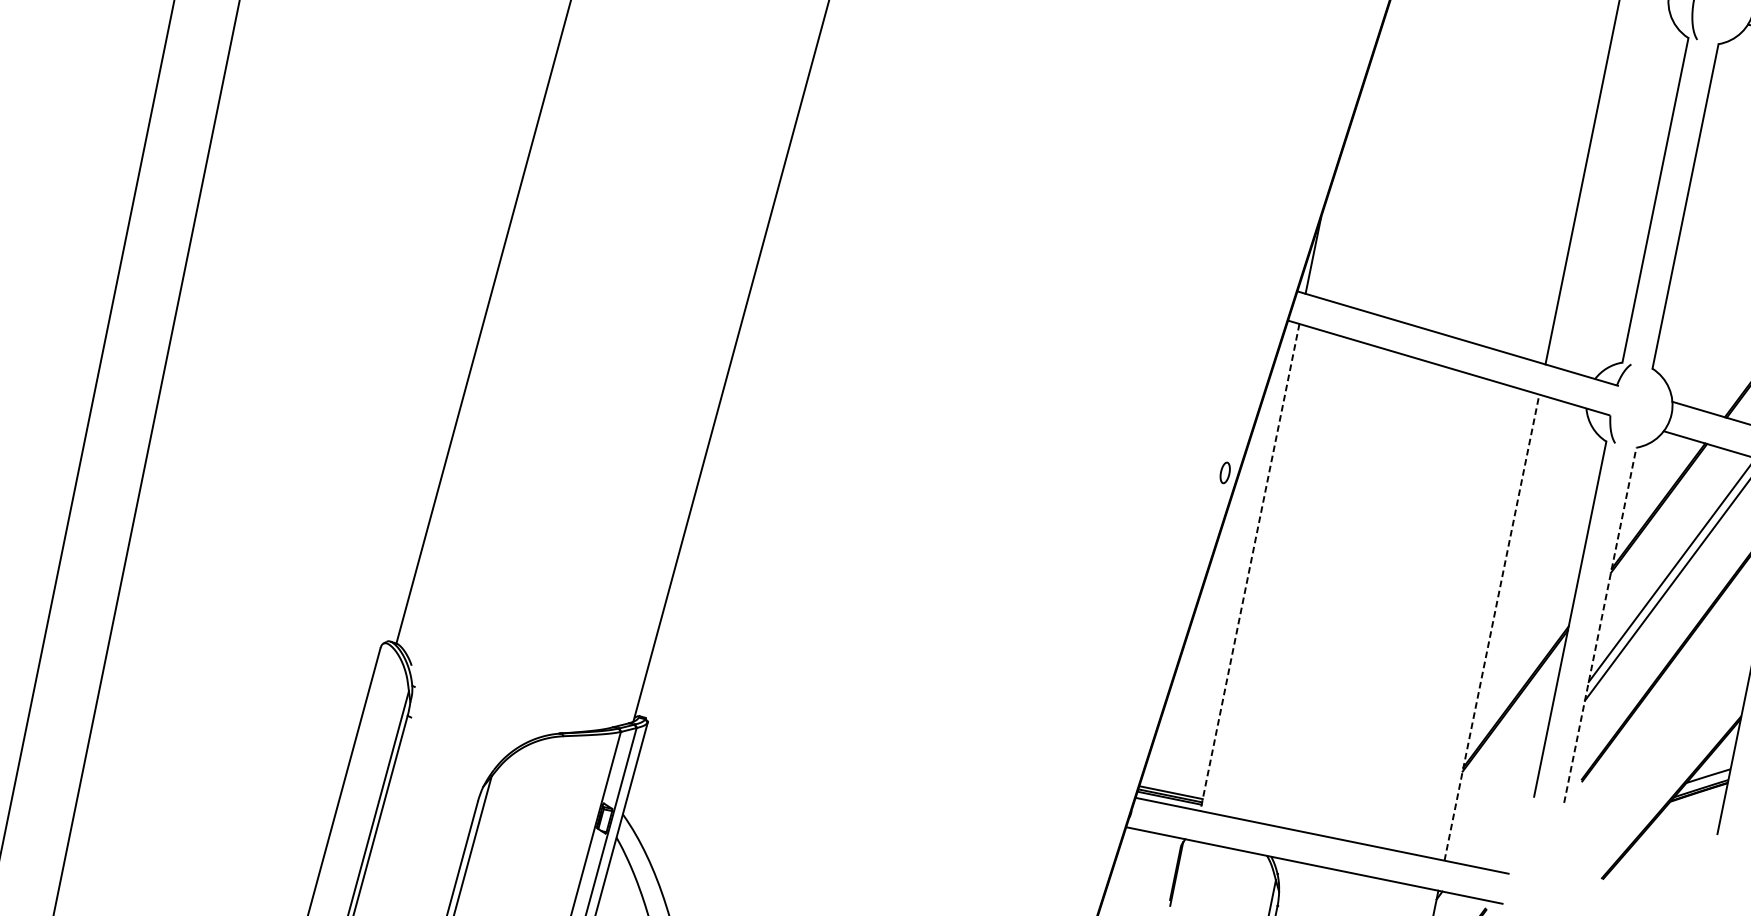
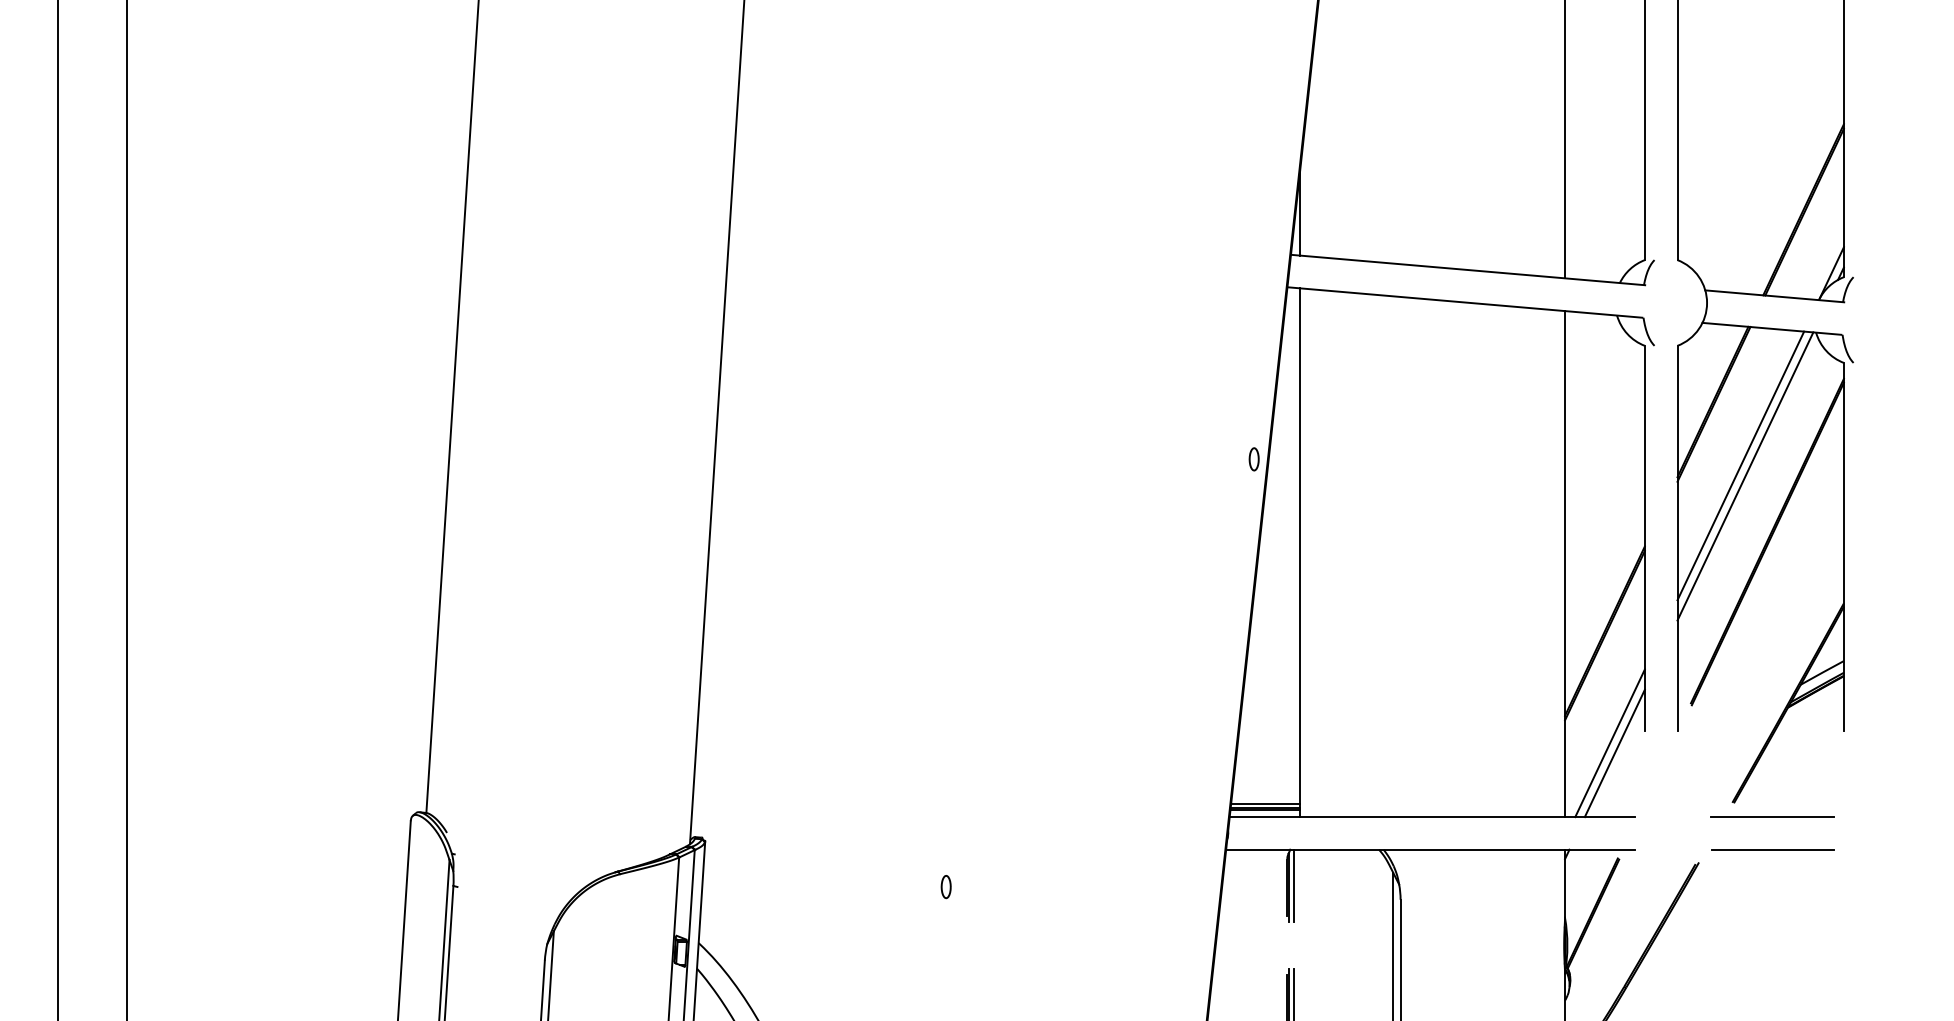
line: (1249, 568) -> (1299, 553), dashed -> solid
line: (1600, 625) -> (1677, 538), dashed -> solid
line: (1492, 628) -> (1565, 564), dashed -> solid
line: (1499, 801) -> (1609, 743), added
part: (860, 809) -> (945, 887), added
line: (1501, 811) -> (1614, 753), added
line: (1182, 873) -> (1294, 885), added
line: (1635, 899) -> (1772, 817), added

